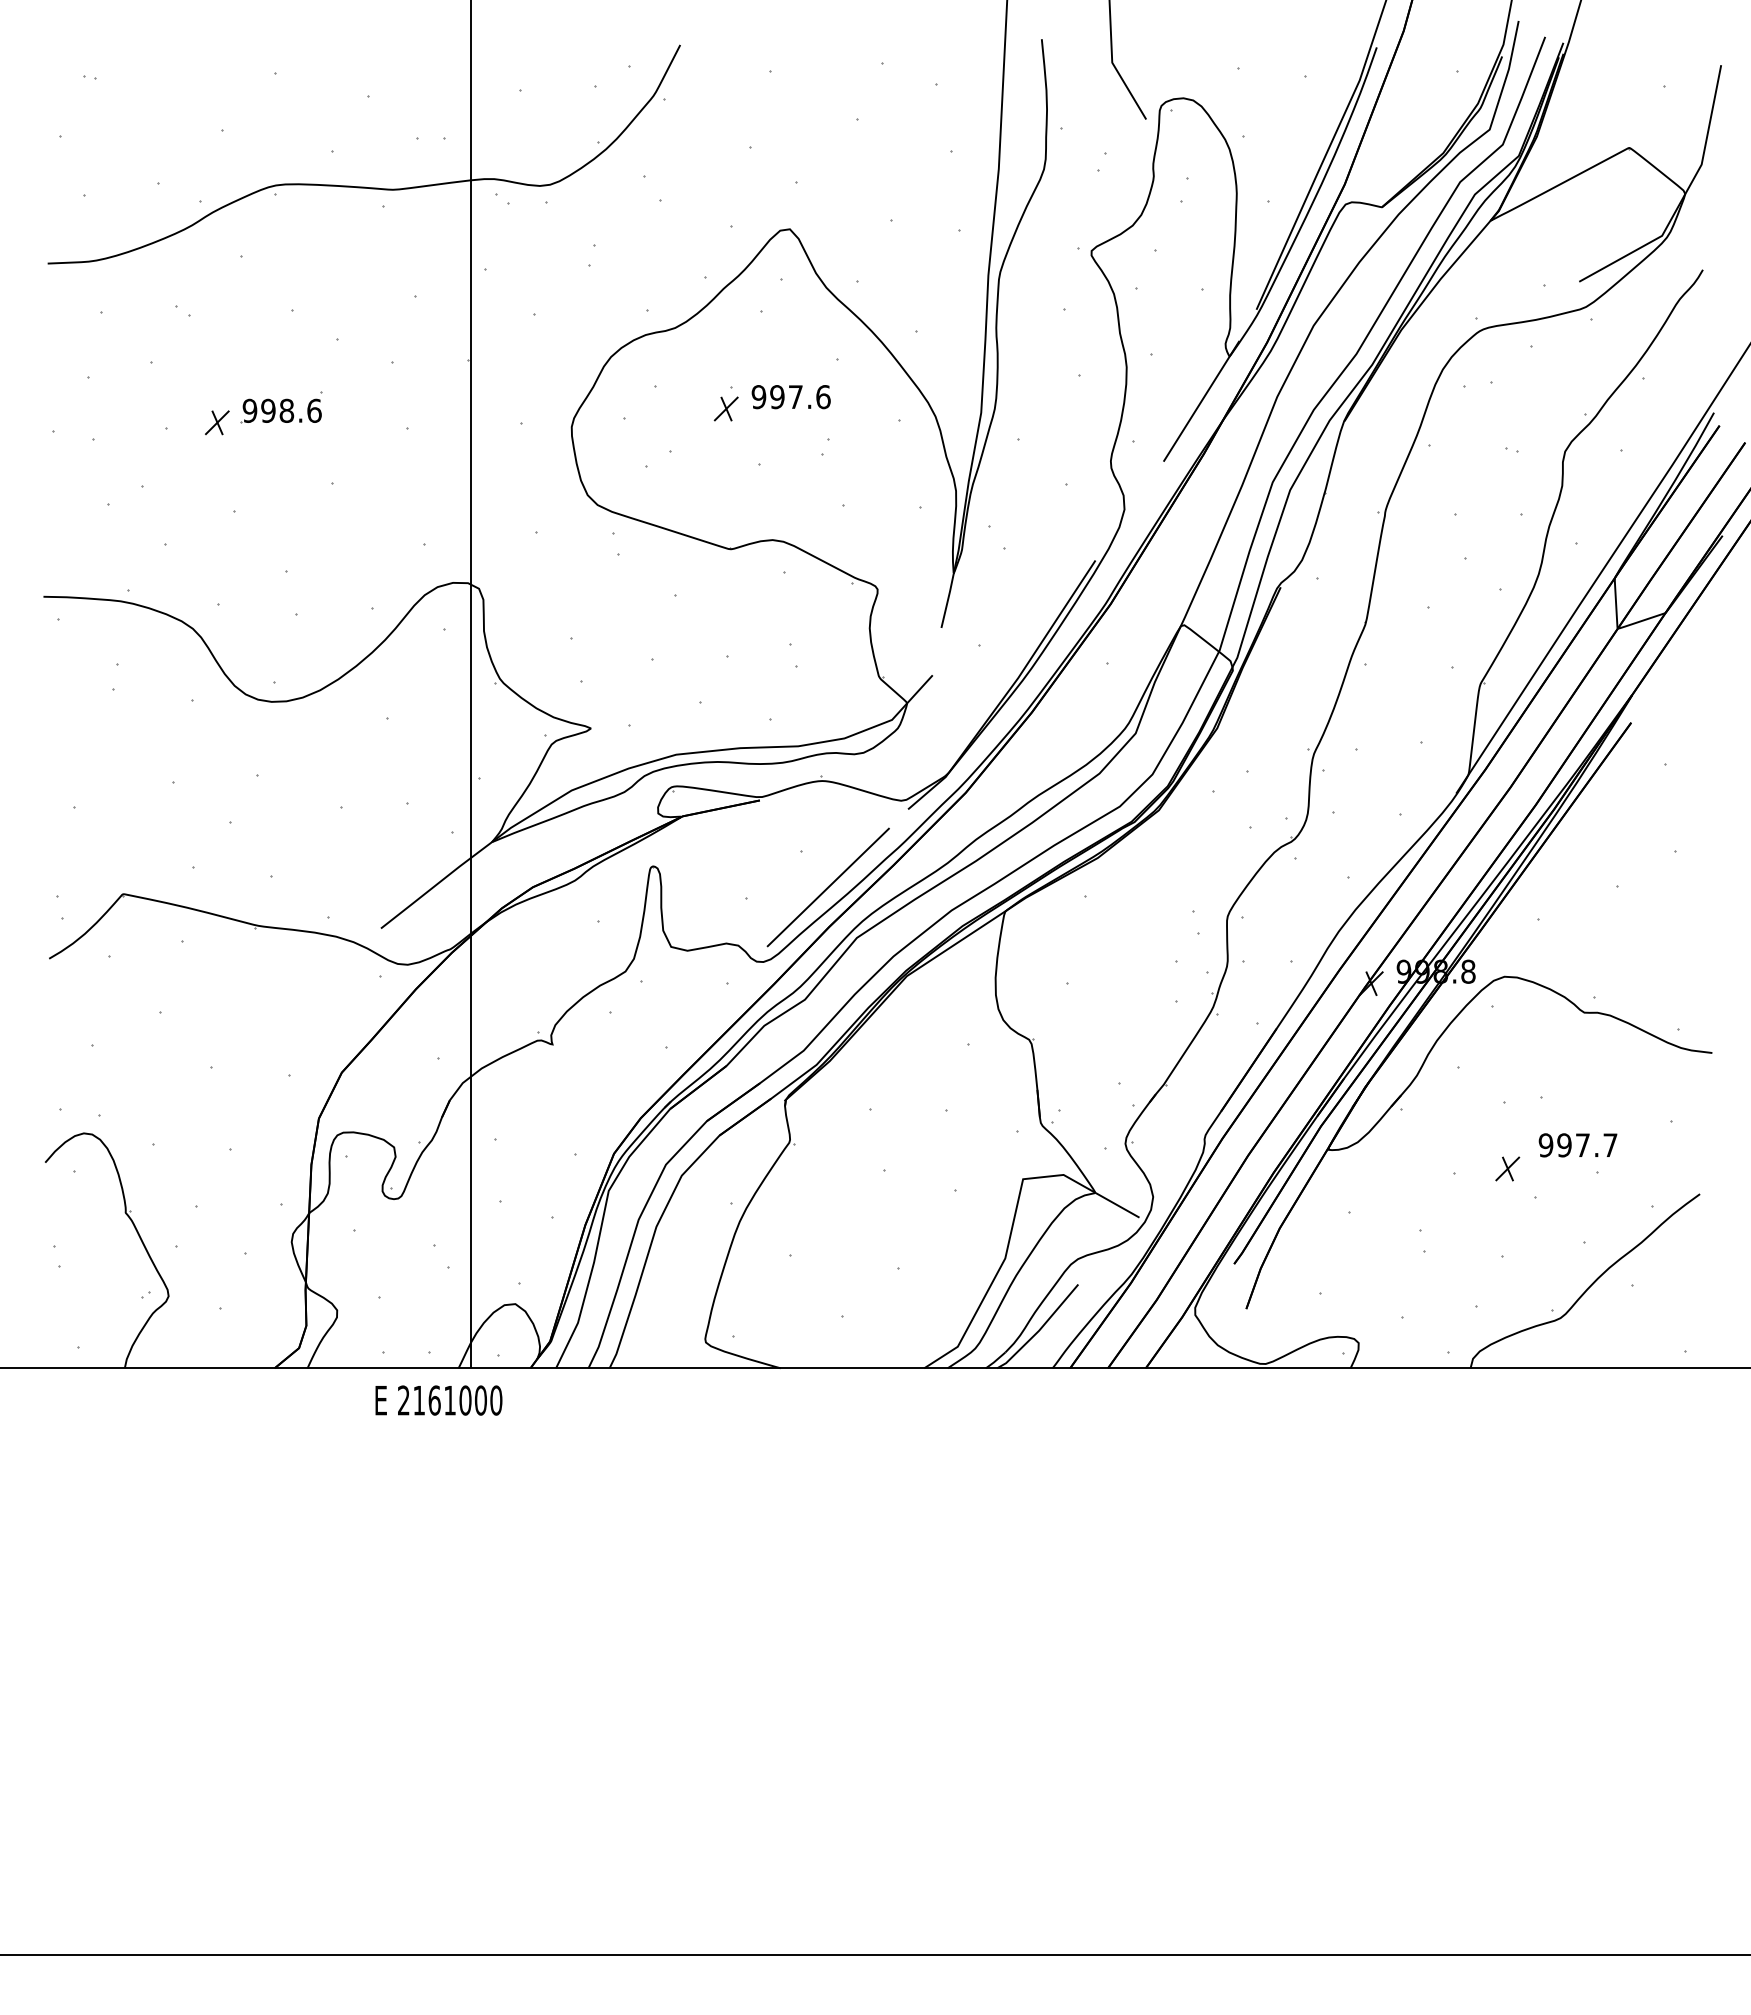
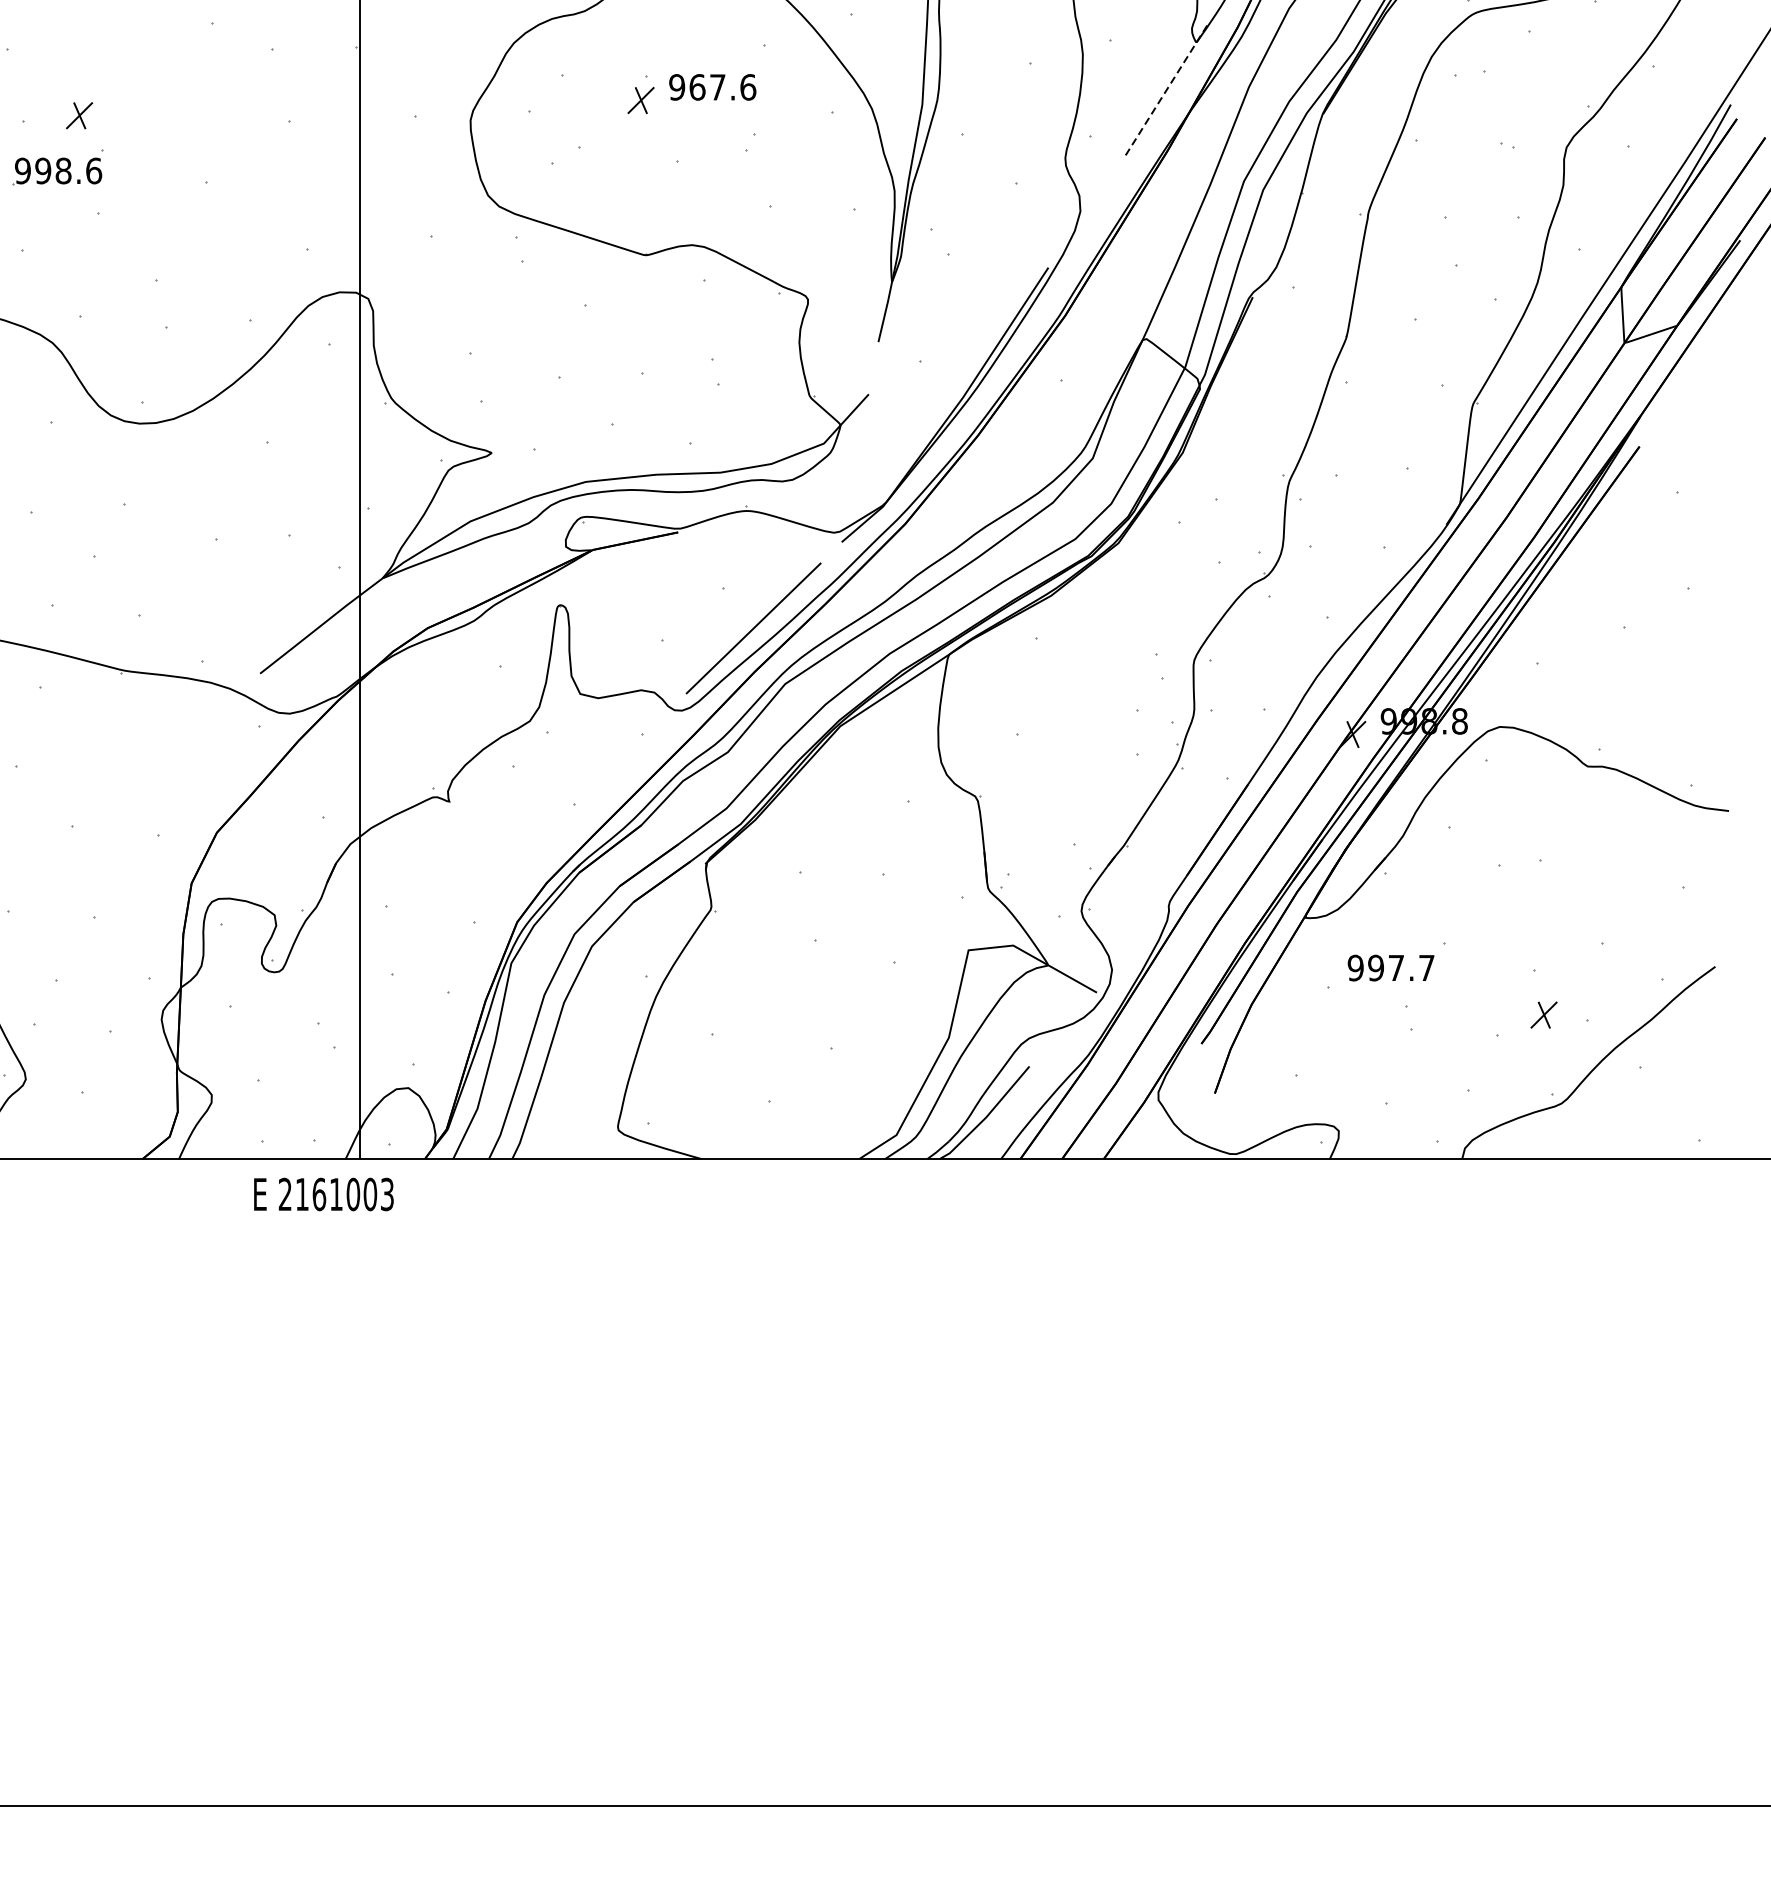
text: (777, 397) -> (697, 87), 997.6 -> 967.6
line: (1201, 401) -> (1165, 92), solid -> dashed
part: (281, 407) -> (57, 167), moved
text: (1577, 1145) -> (1390, 968), moved
part: (1507, 1168) -> (1543, 1014), moved
text: (496, 1400) -> (387, 1194), 2161000 -> 2161003

